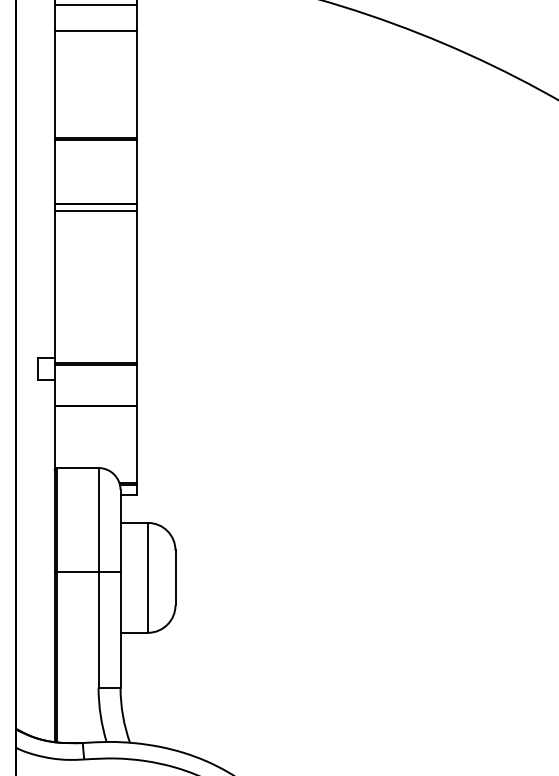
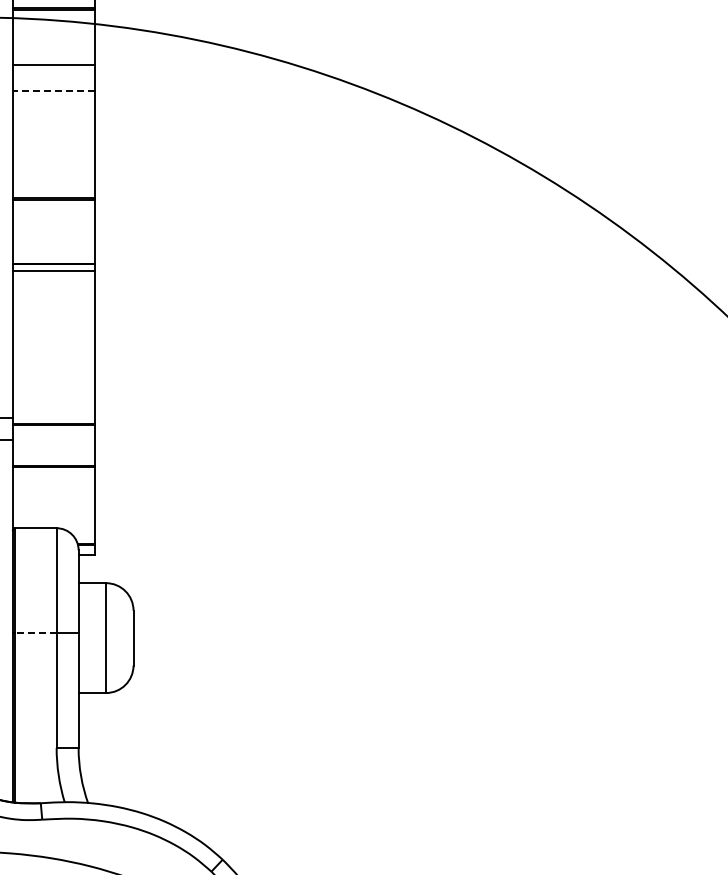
line: (95, 31) -> (53, 91), solid -> dashed
line: (78, 572) -> (36, 632), solid -> dashed

